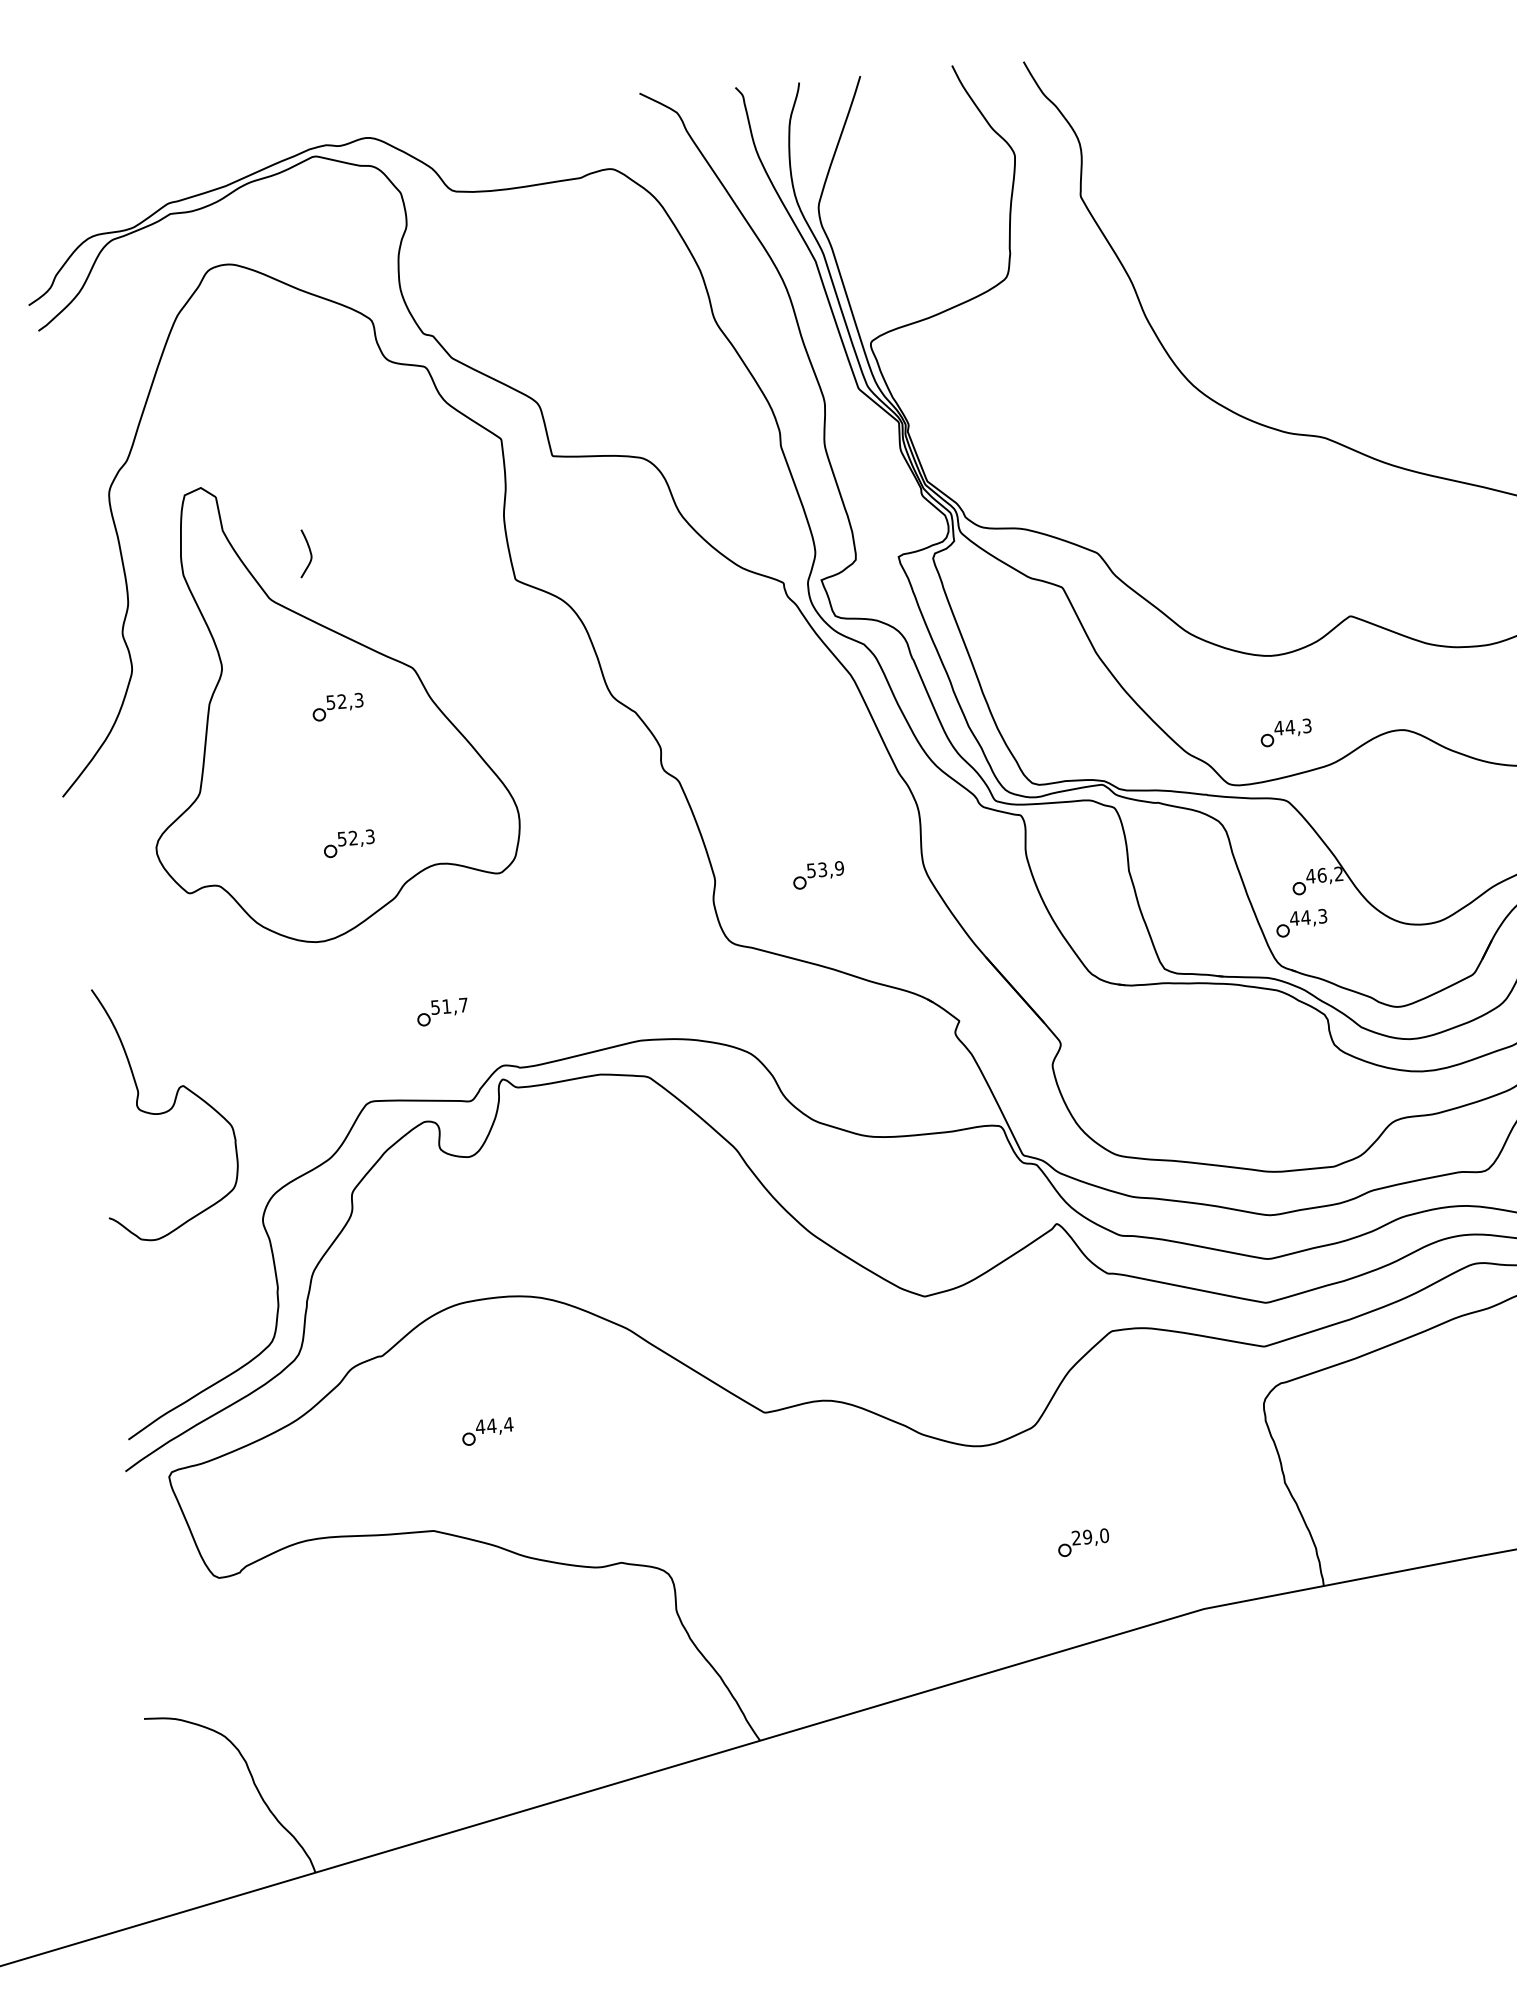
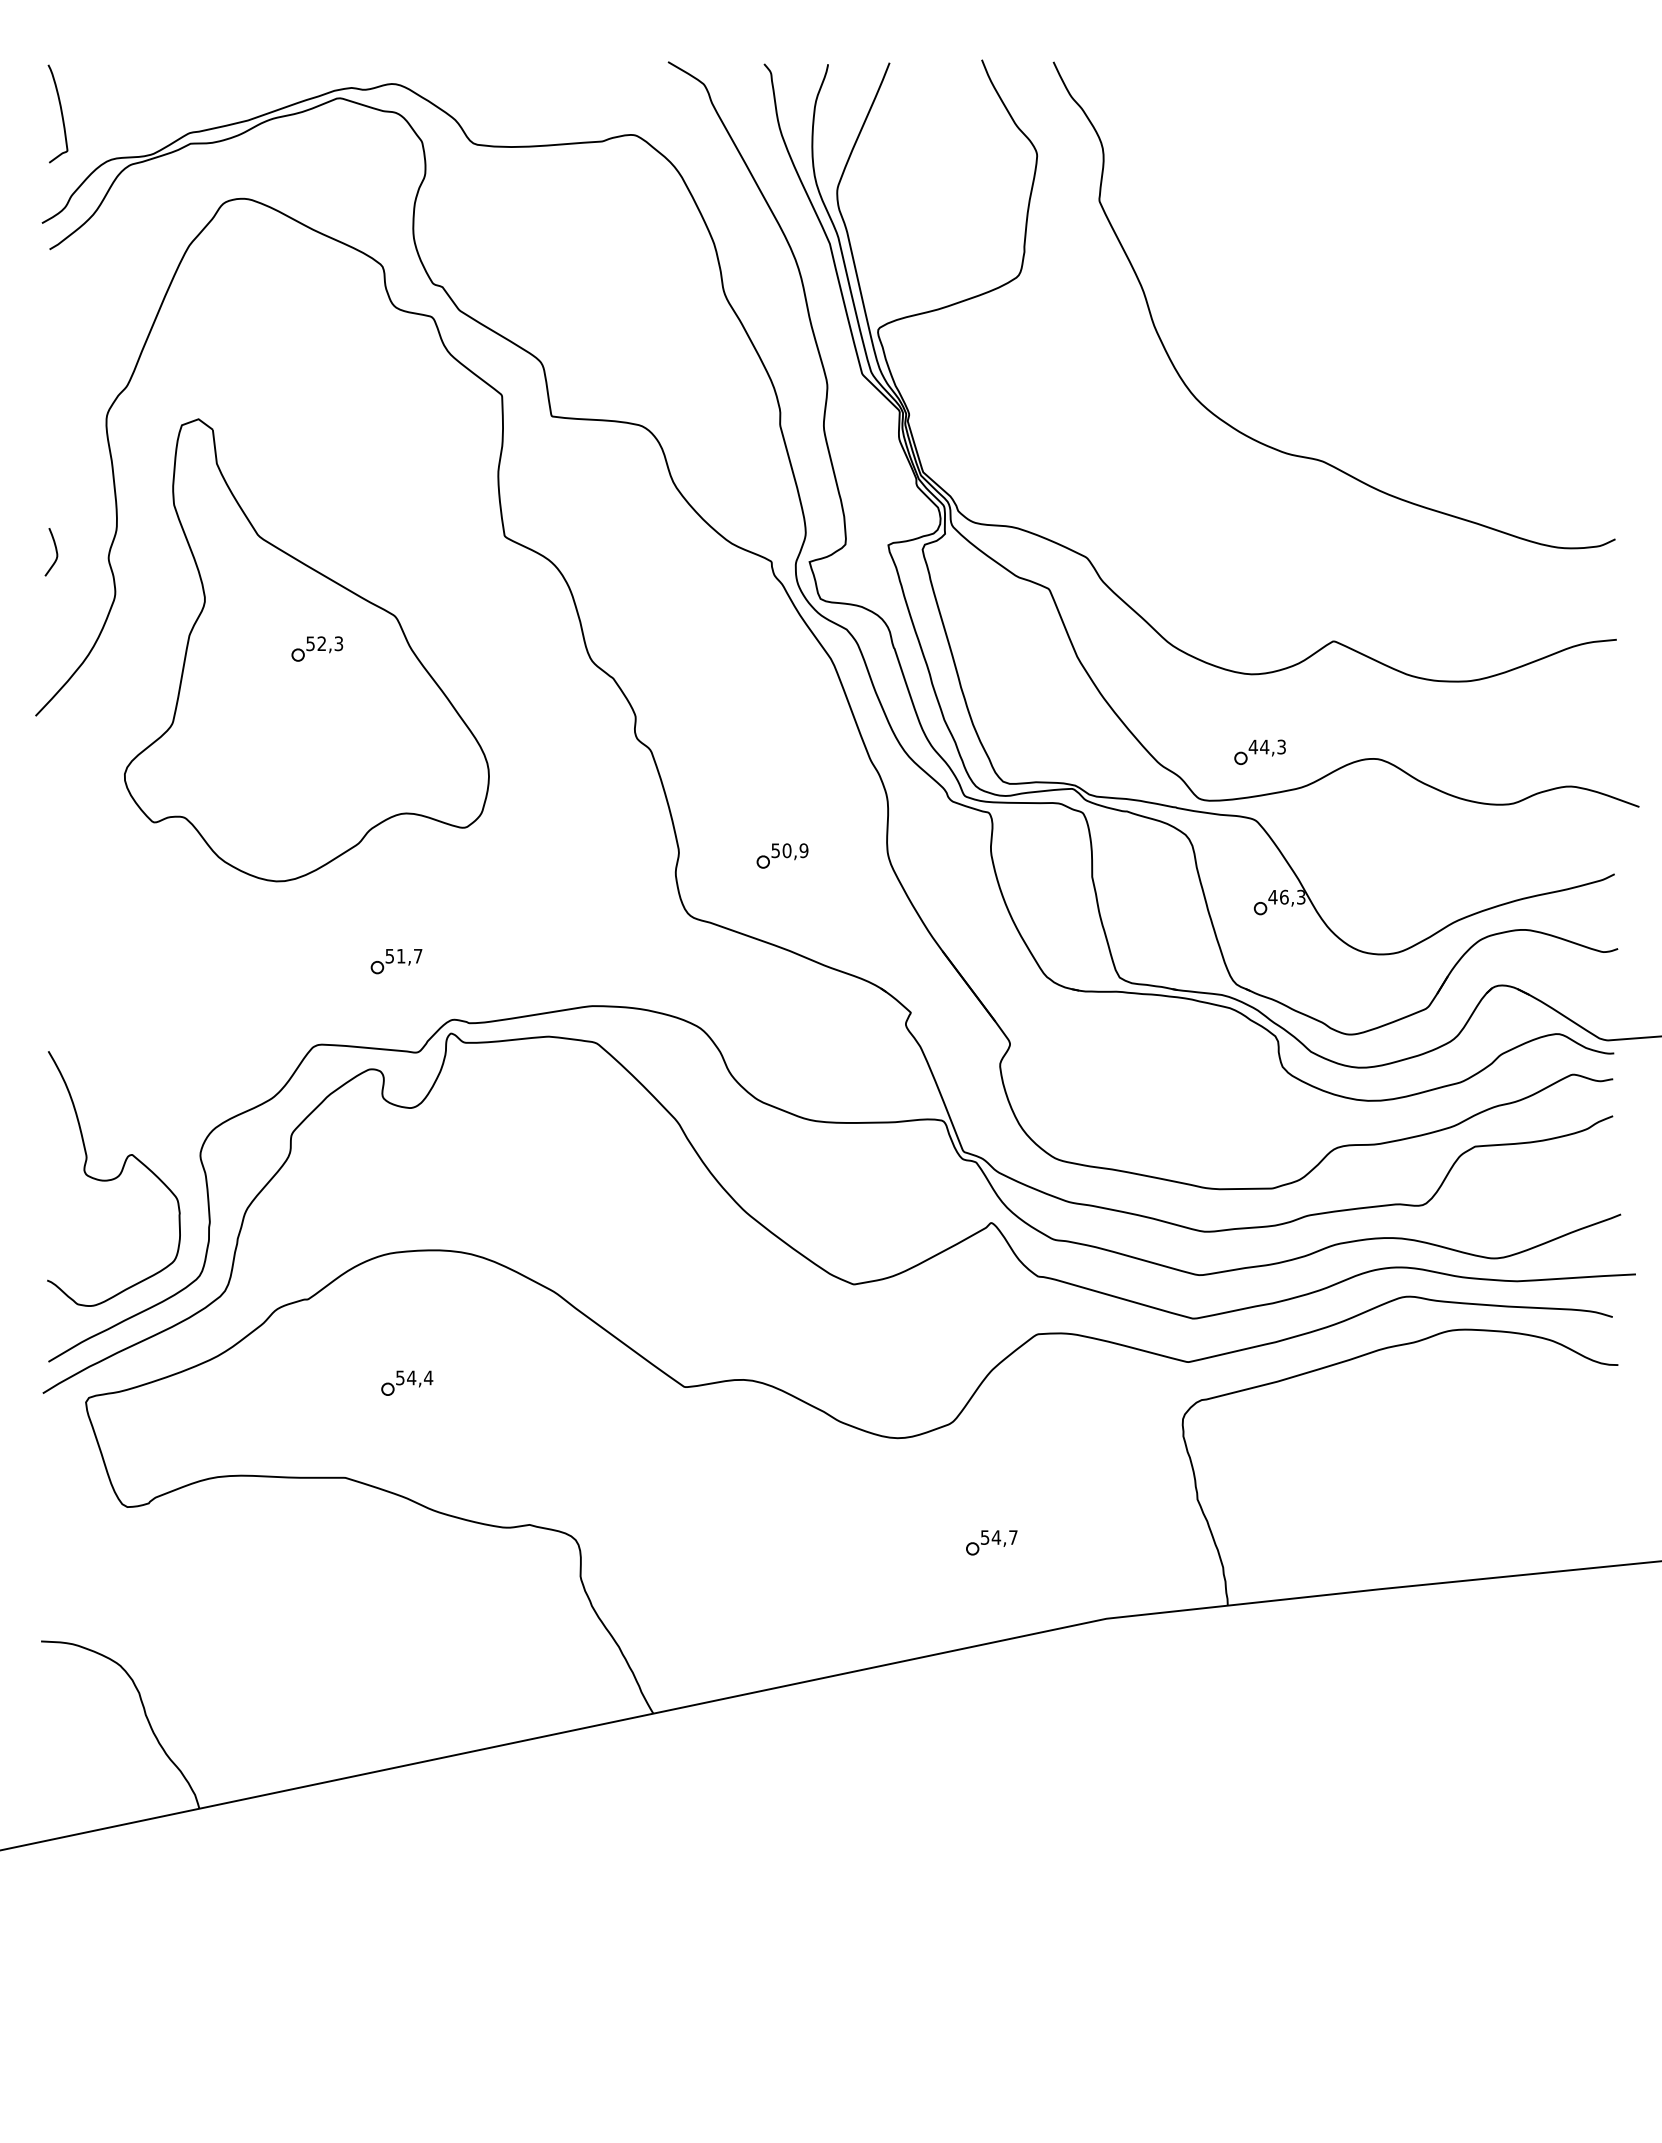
curve: (38, 193) -> (60, 112), added
curve: (309, 552) -> (55, 551), moved
part: (349, 843) -> (317, 785), removed
text: (822, 869) -> (786, 850), 53,9 -> 50,9
text: (1339, 874) -> (1301, 897), 46,2 -> 46,3
part: (1301, 922) -> (1259, 942), removed
curve: (166, 1111) -> (113, 1178), moved
text: (479, 1426) -> (399, 1377), 44,4 -> 54,4
text: (1090, 1536) -> (999, 1537), 29,0 -> 54,7

